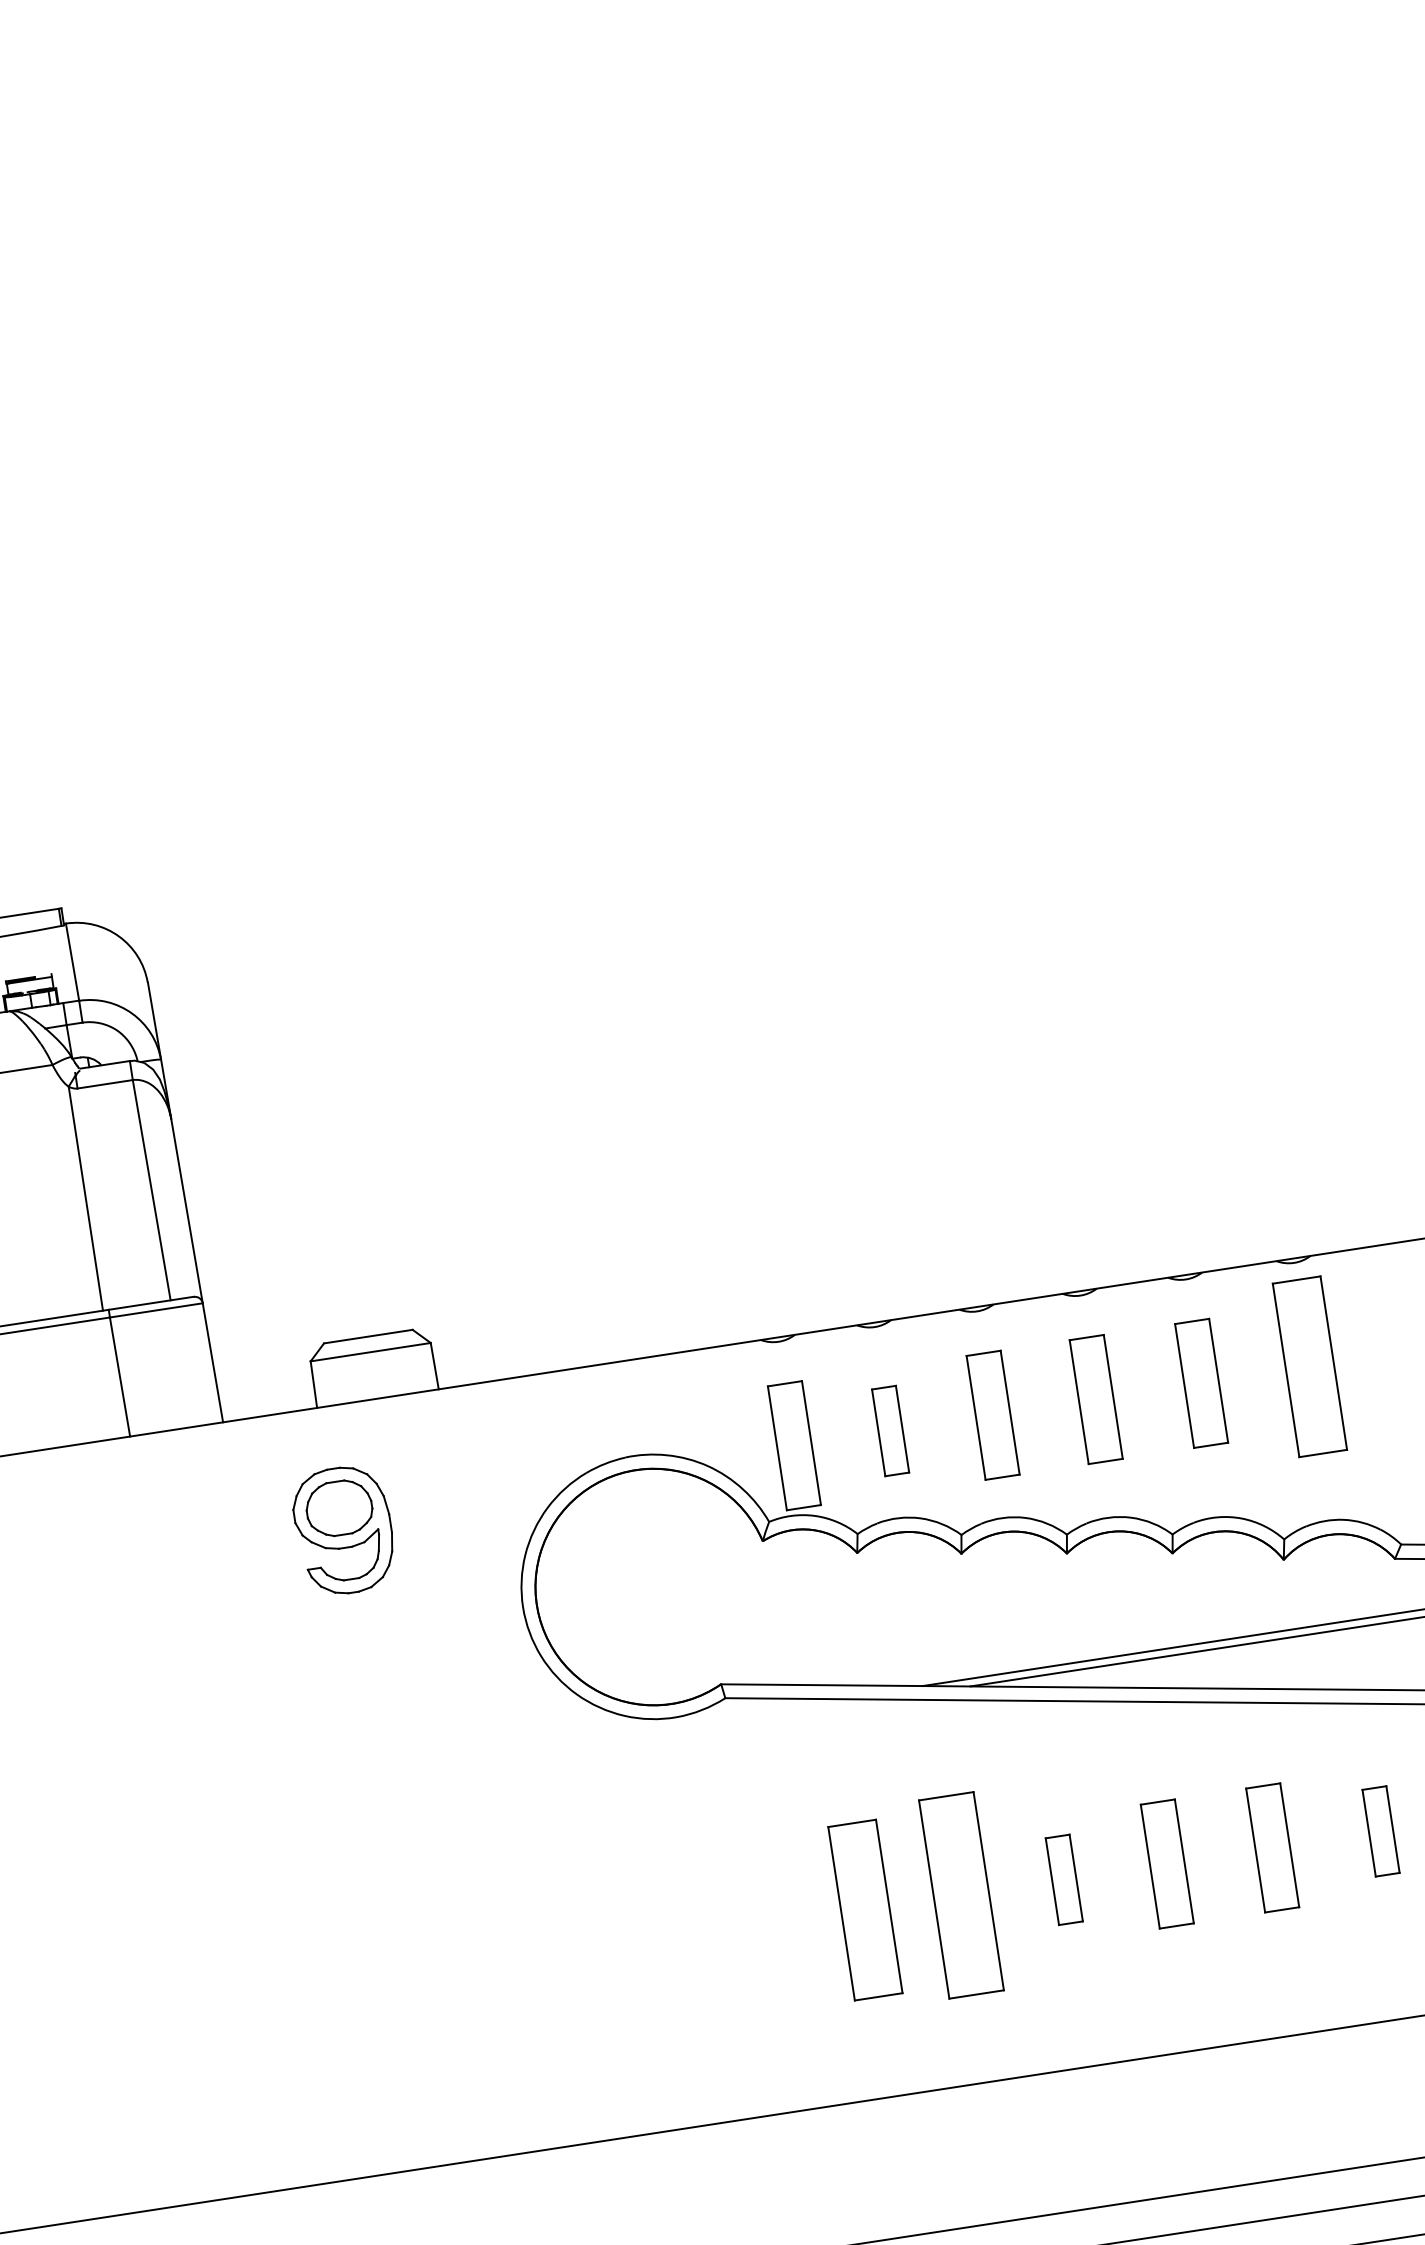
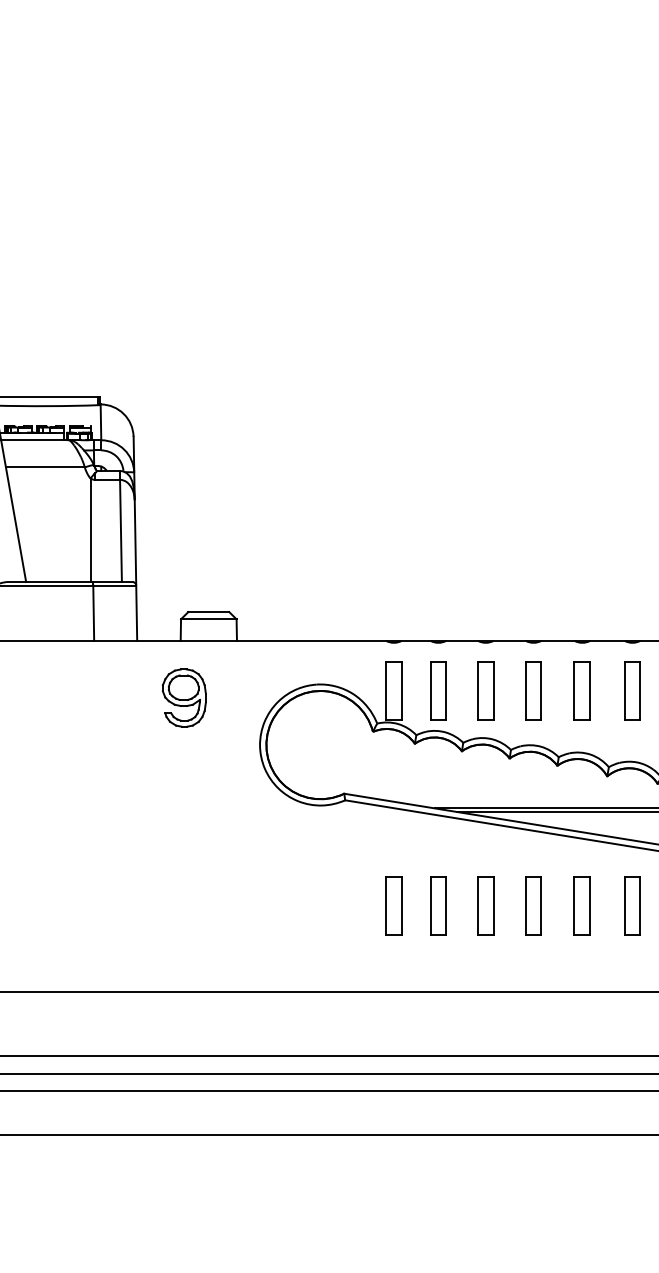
part: (1309, 1365) -> (632, 690), size x0.71
part: (890, 1430) -> (438, 690), size x1.43
part: (1380, 1830) -> (632, 905), size x1.43
part: (1063, 1879) -> (485, 905), size x1.43
part: (961, 1894) -> (438, 905), size x0.62
part: (864, 1909) -> (393, 905), size x0.71

